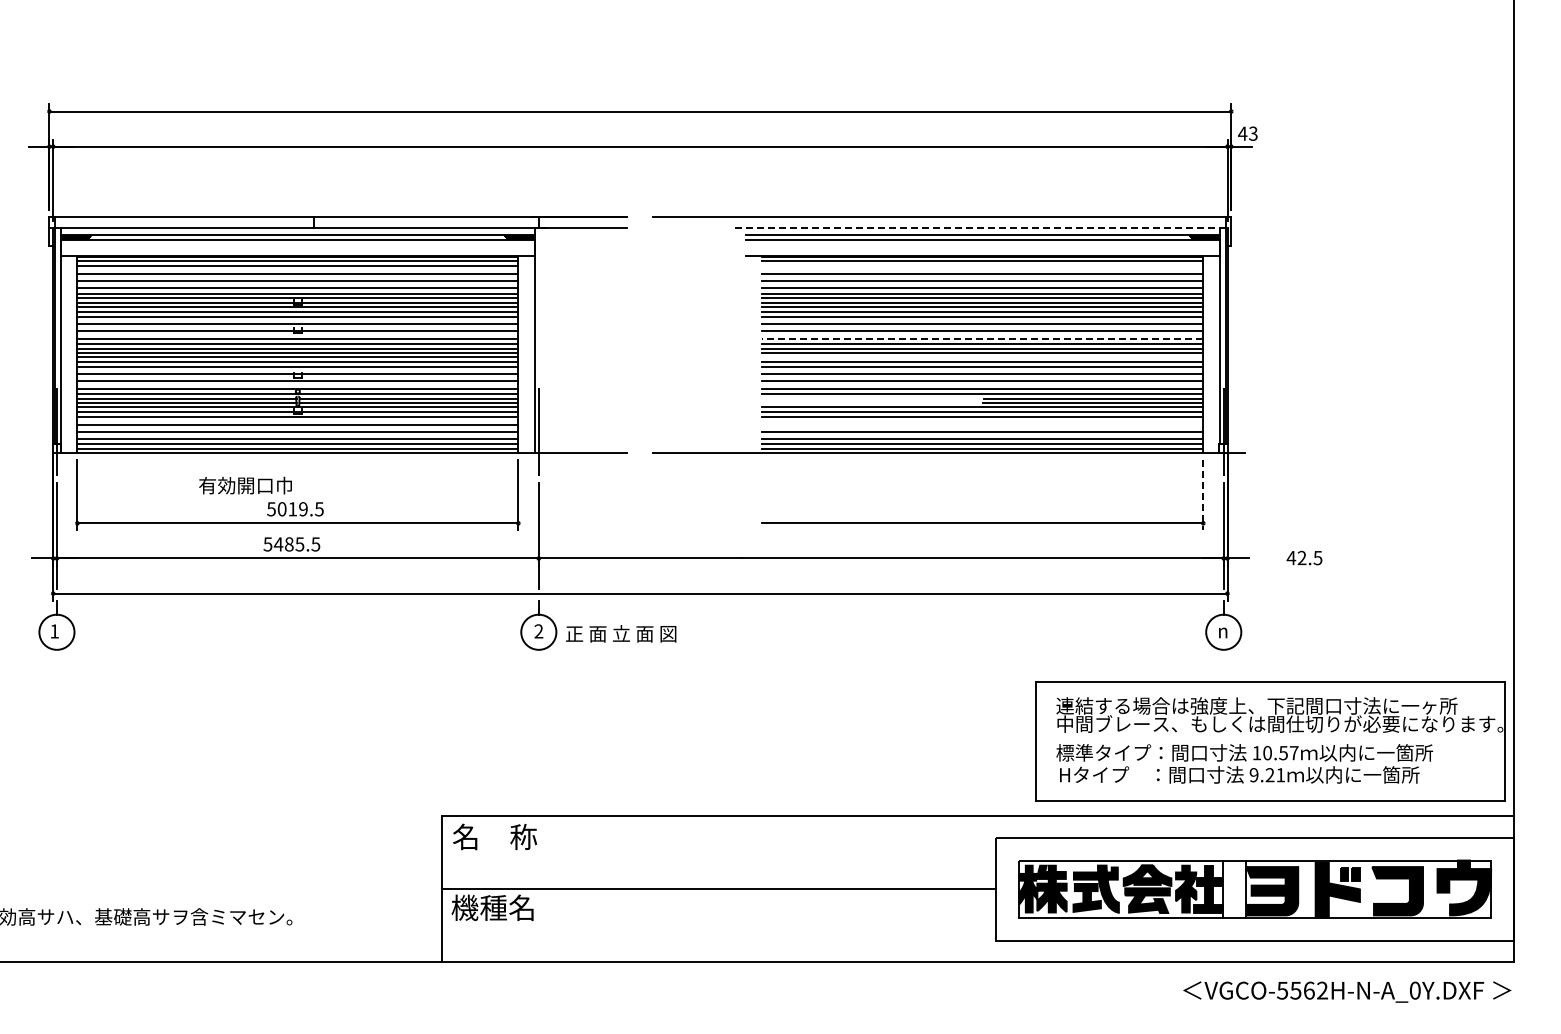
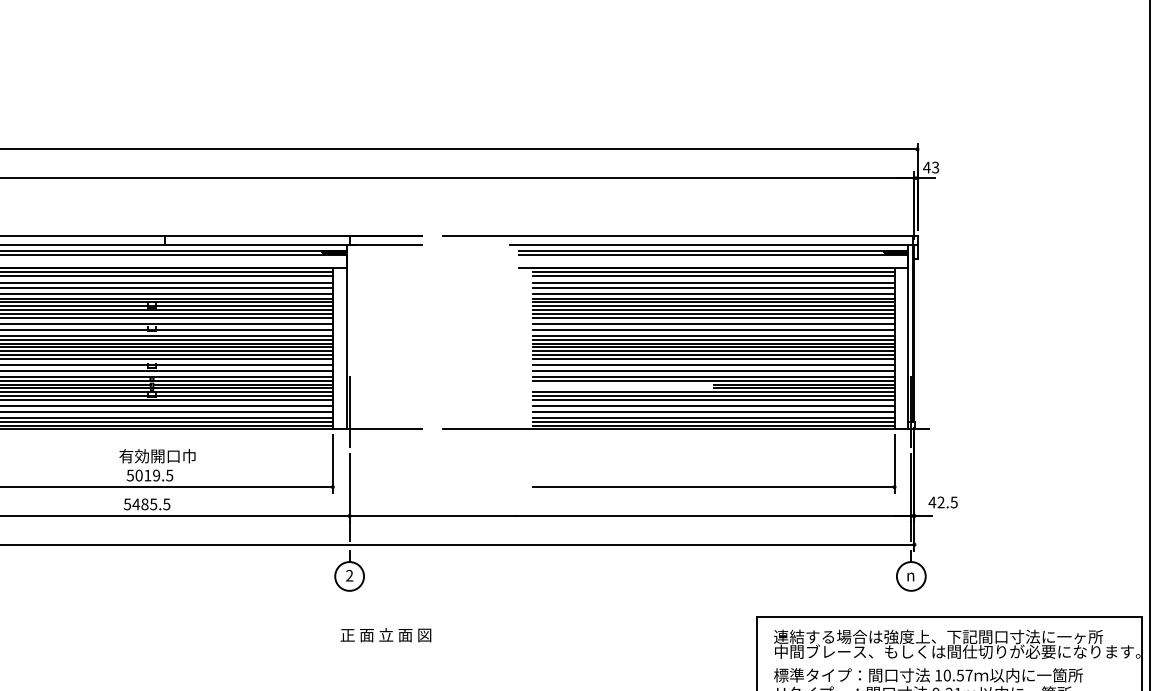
line: (983, 228) -> (714, 245), dashed -> solid
line: (982, 266) -> (713, 276), added
line: (982, 338) -> (713, 335), dashed -> solid
line: (982, 357) -> (713, 351), added
line: (982, 424) -> (713, 406), added
text: (245, 485) -> (157, 456), moved
line: (1203, 495) -> (894, 464), dashed -> solid
text: (1304, 557) -> (943, 502), moved
text: (621, 633) -> (386, 634), moved

